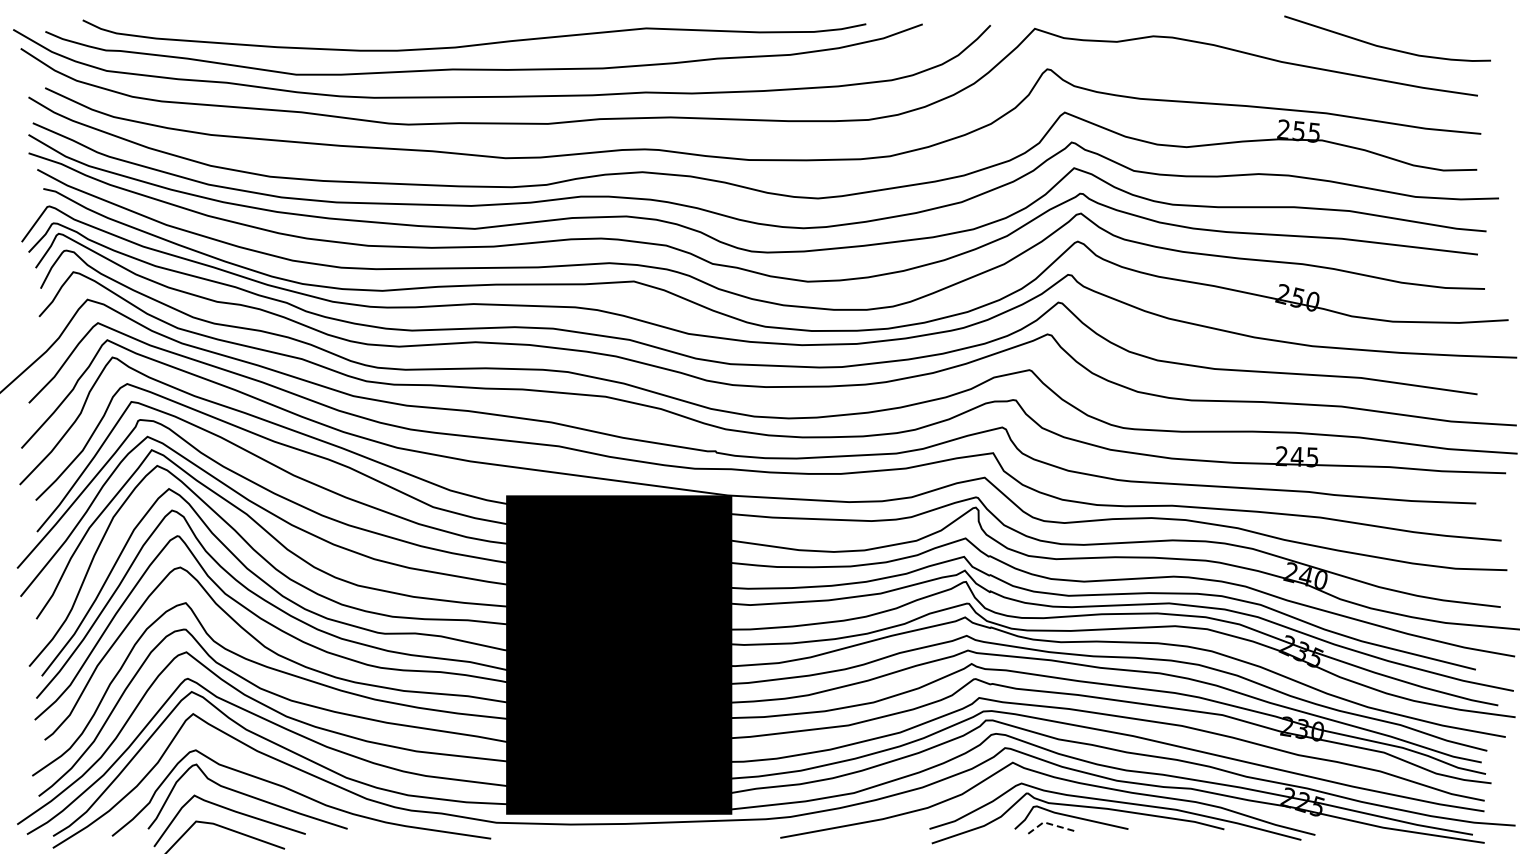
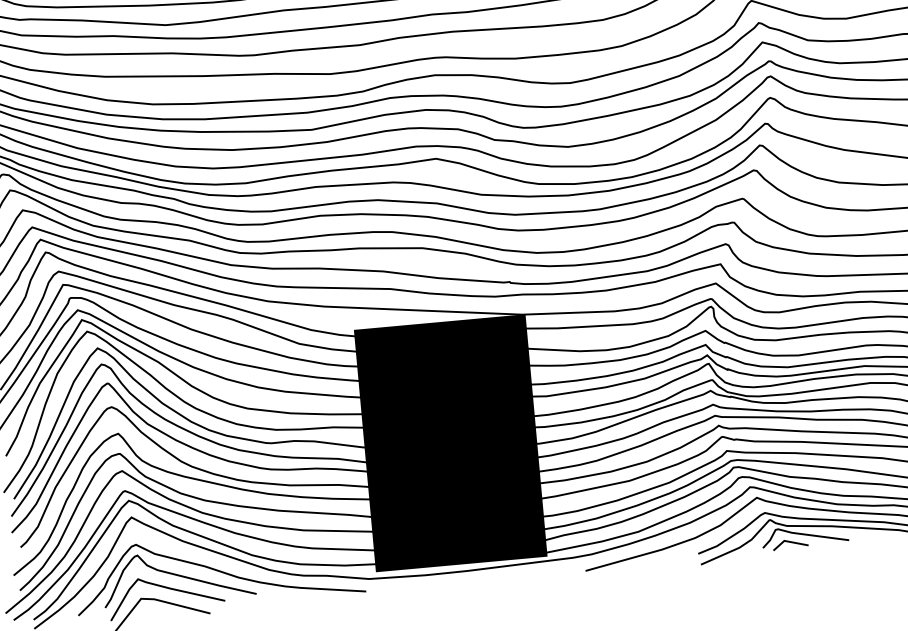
line: (1049, 823) -> (788, 541), dashed -> solid

